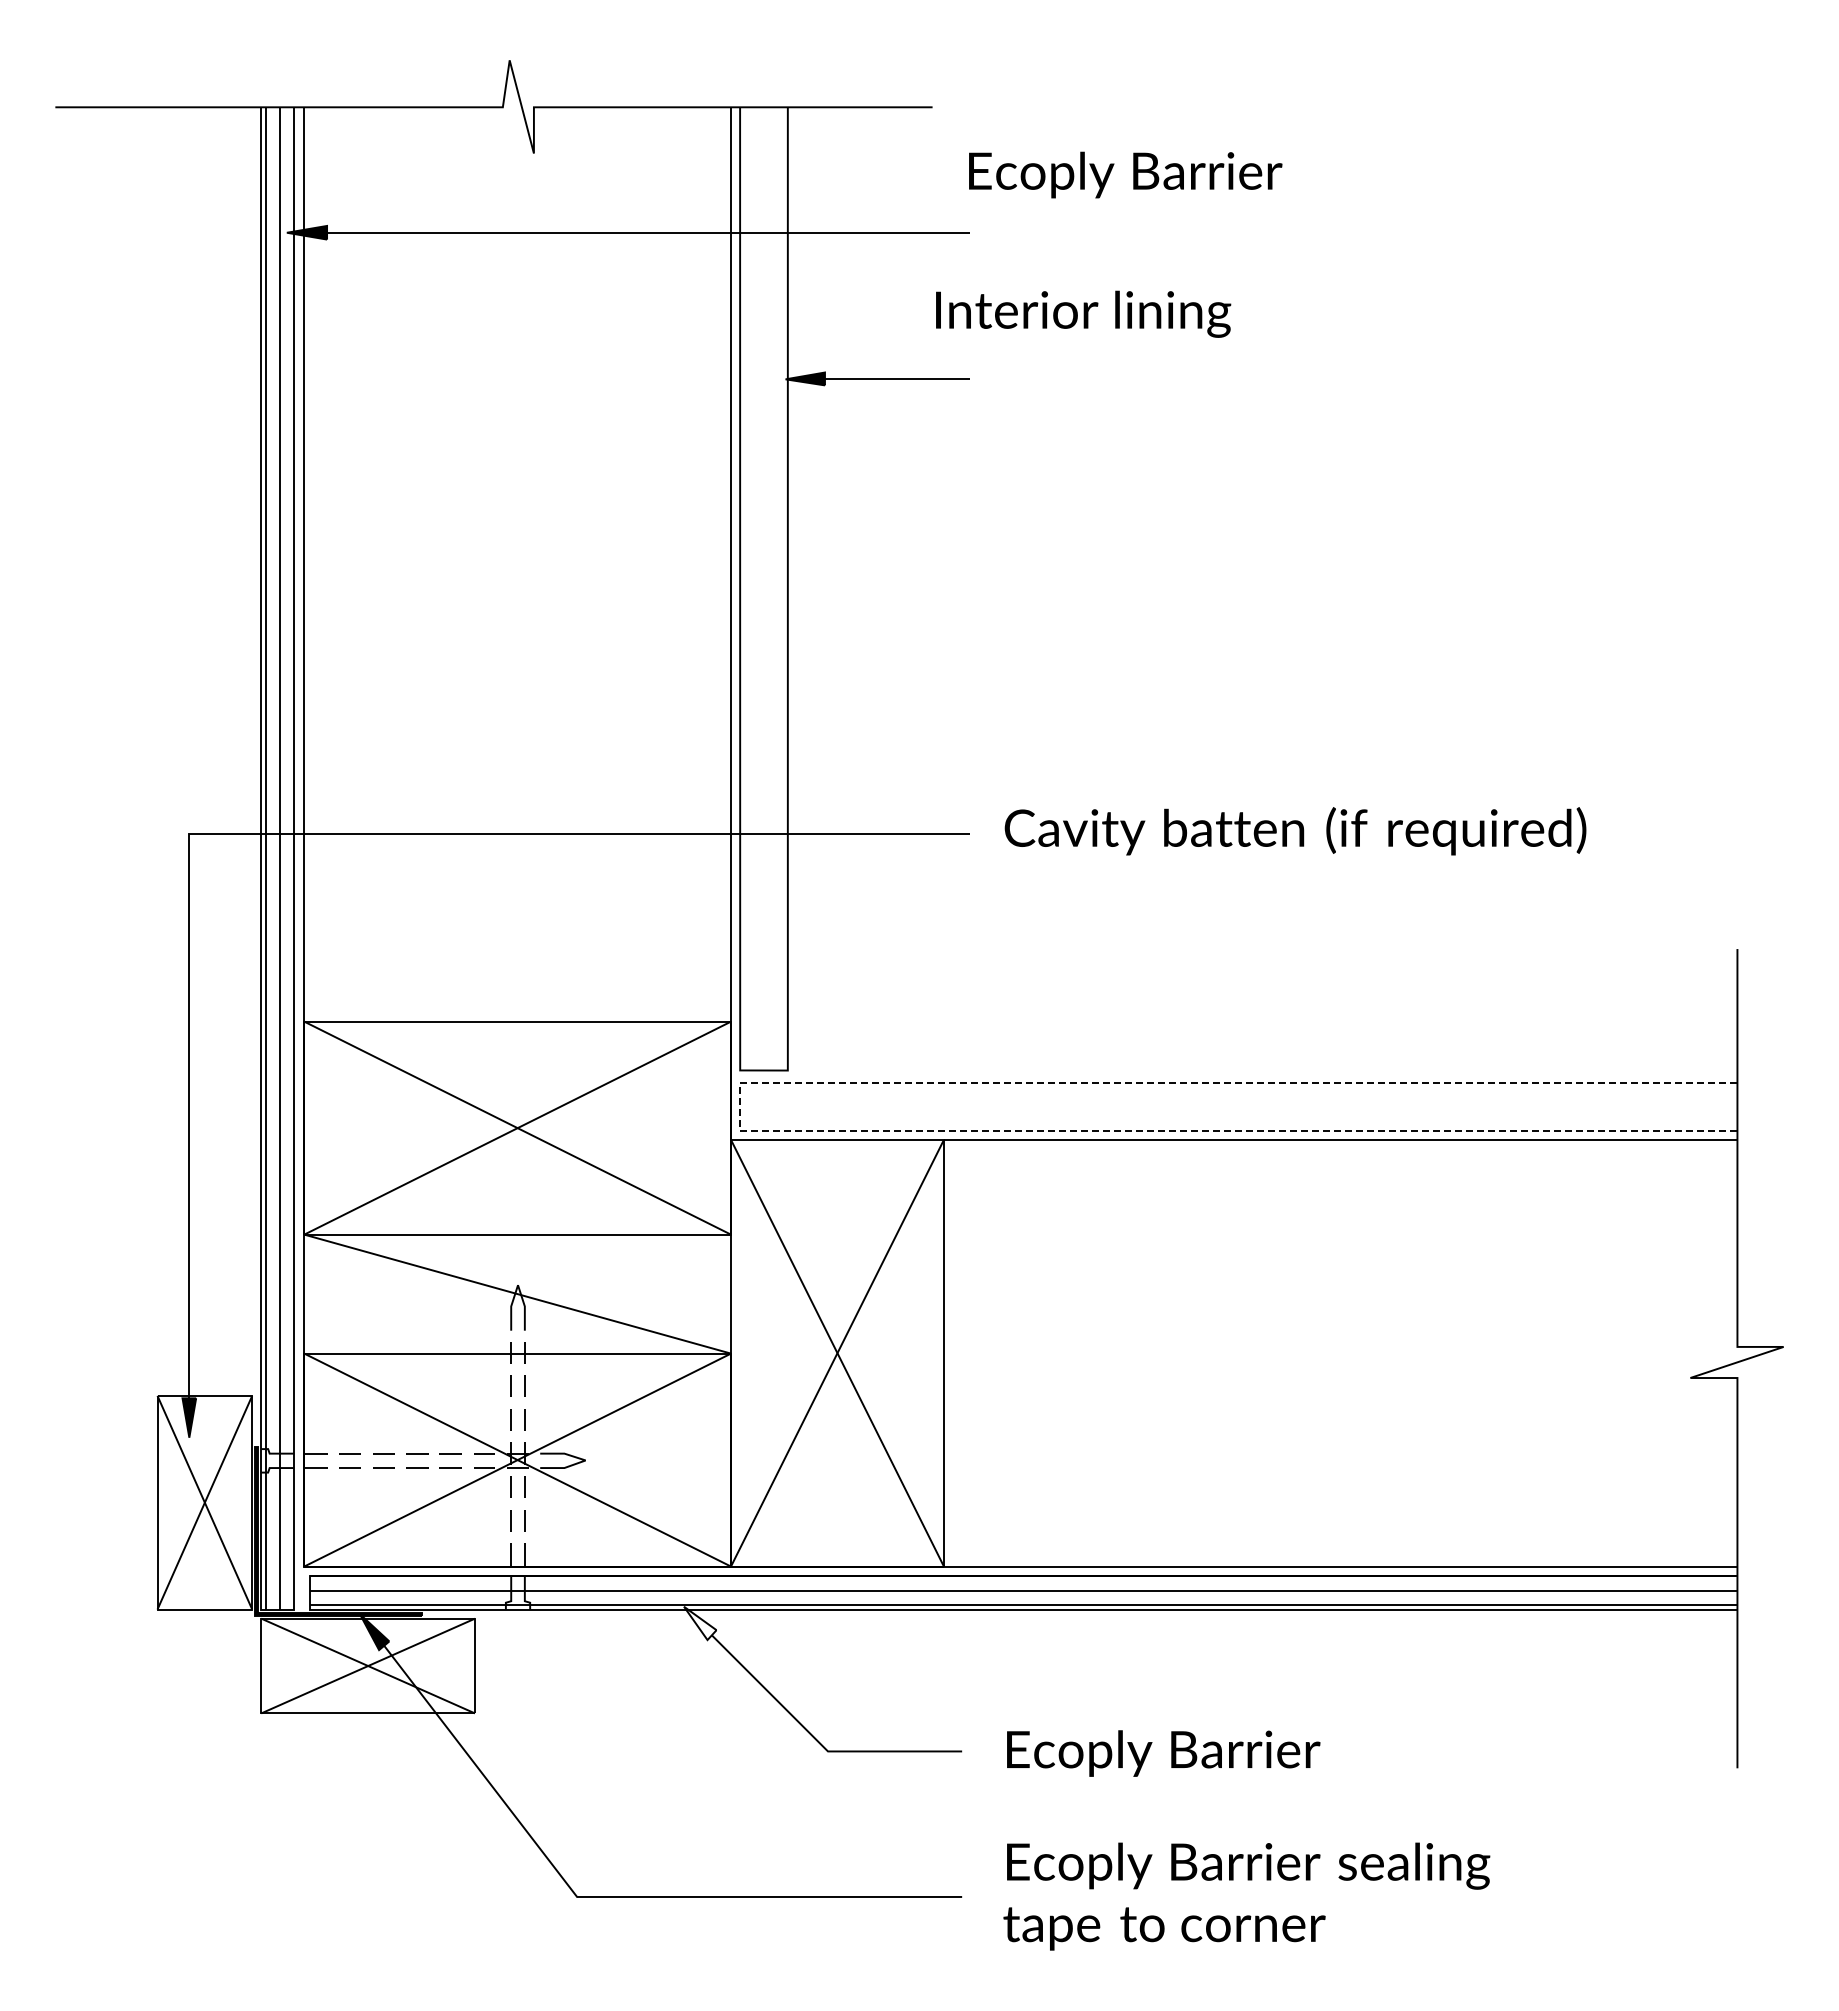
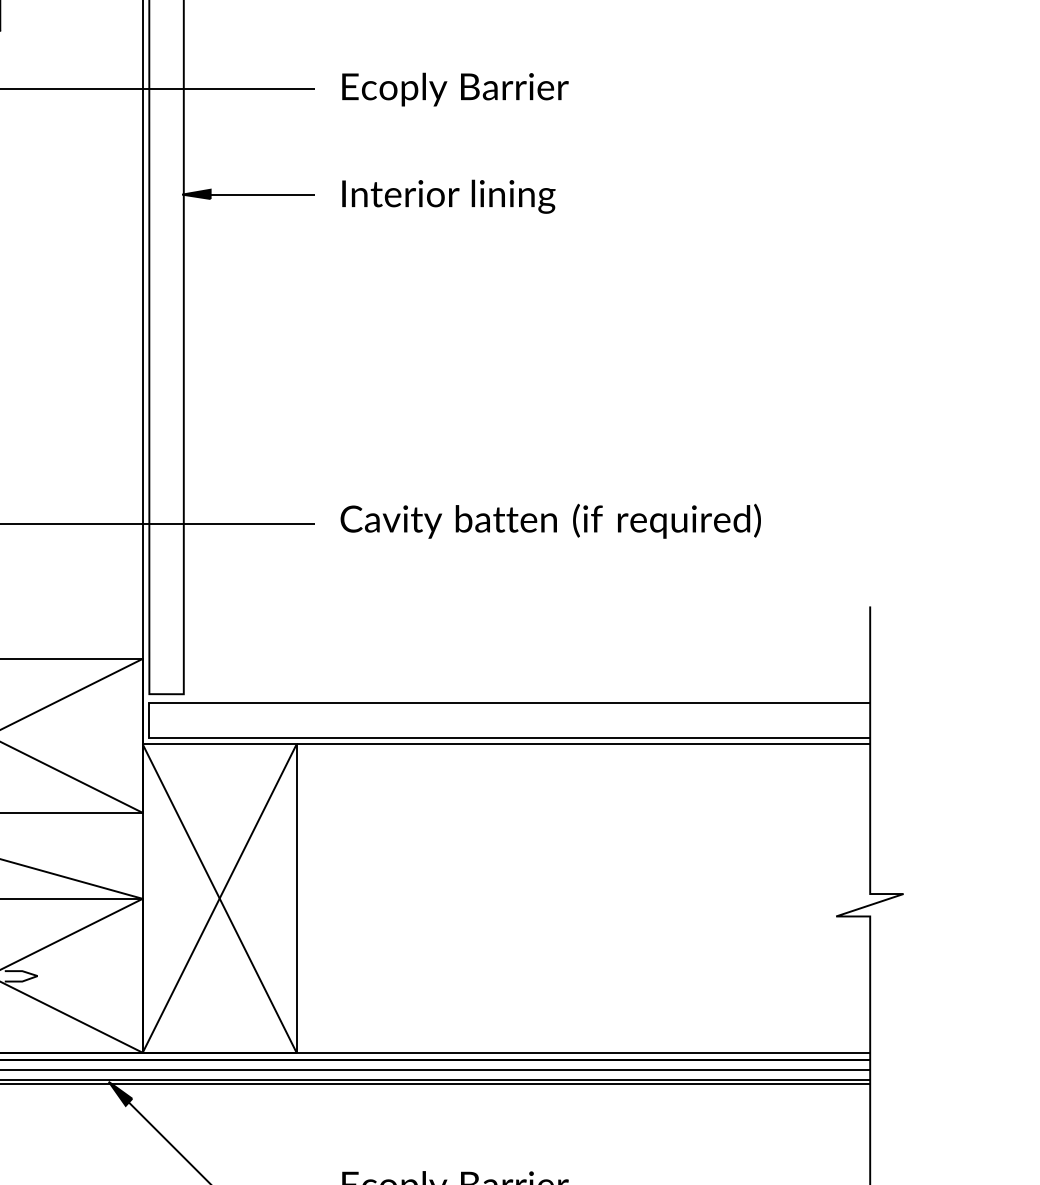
text: (1125, 174) -> (455, 89), moved
text: (1083, 313) -> (448, 196), moved
line: (740, 1106) -> (149, 720), dashed -> solid
fill: (700, 1623) -> (120, 1093), added

